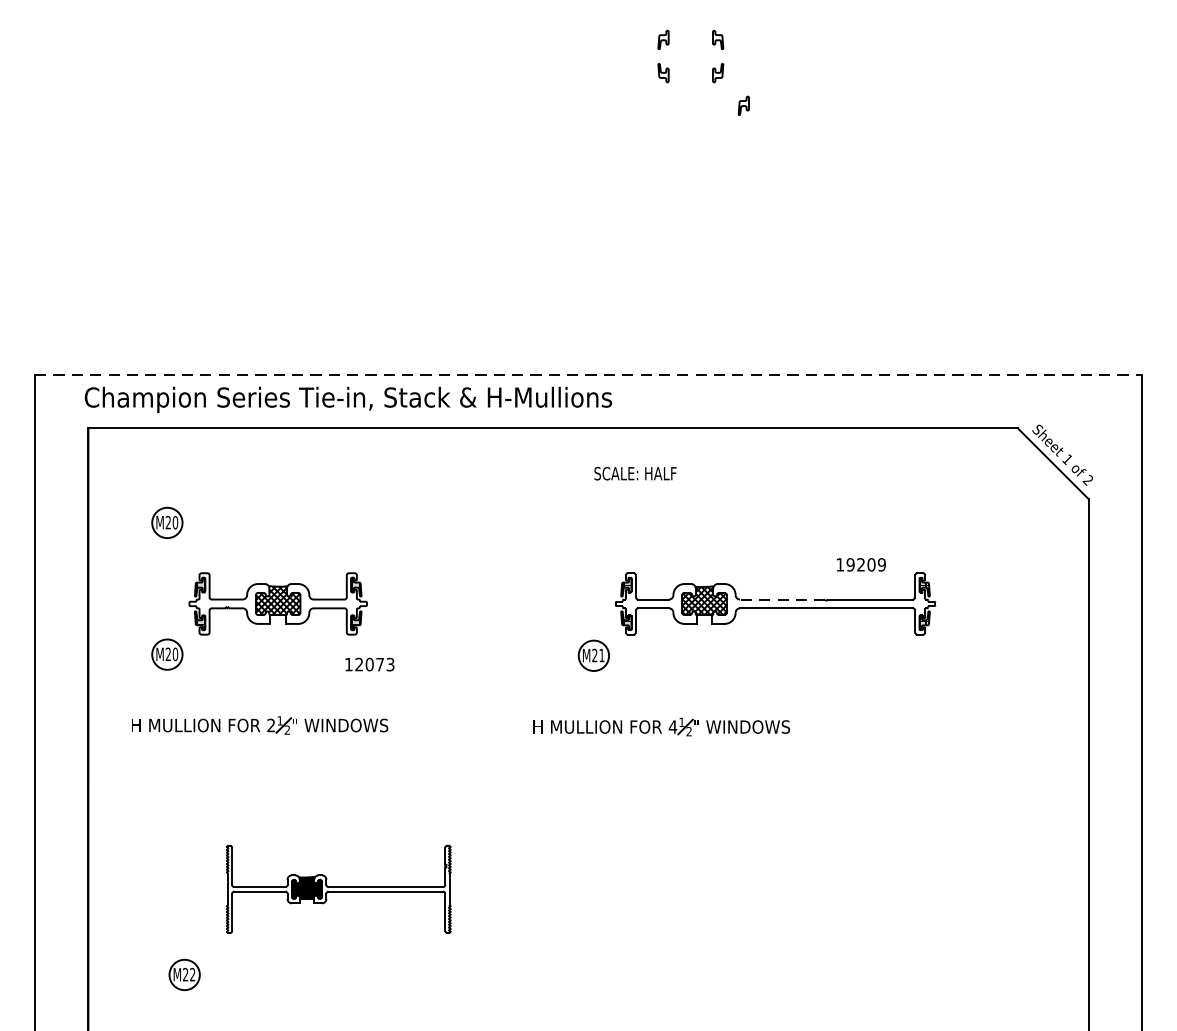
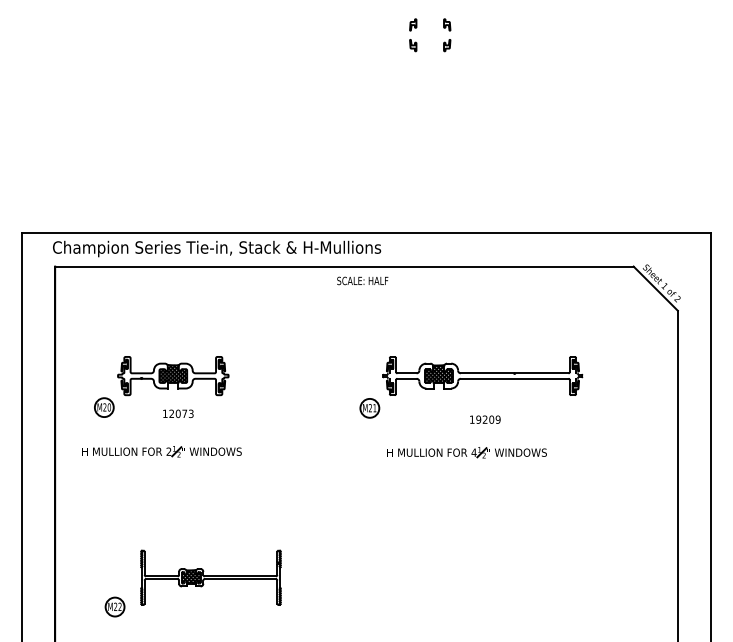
curve: (744, 105) -> (463, 65), removed
line: (588, 374) -> (366, 233), dashed -> solid
text: (635, 472) -> (362, 280), moved
part: (167, 522) -> (104, 325), removed
text: (861, 564) -> (485, 419), moved
line: (782, 599) -> (487, 373), dashed -> solid
text: (370, 664) -> (178, 413), moved
part: (660, 726) -> (466, 452), moved
part: (337, 888) -> (210, 577), moved

